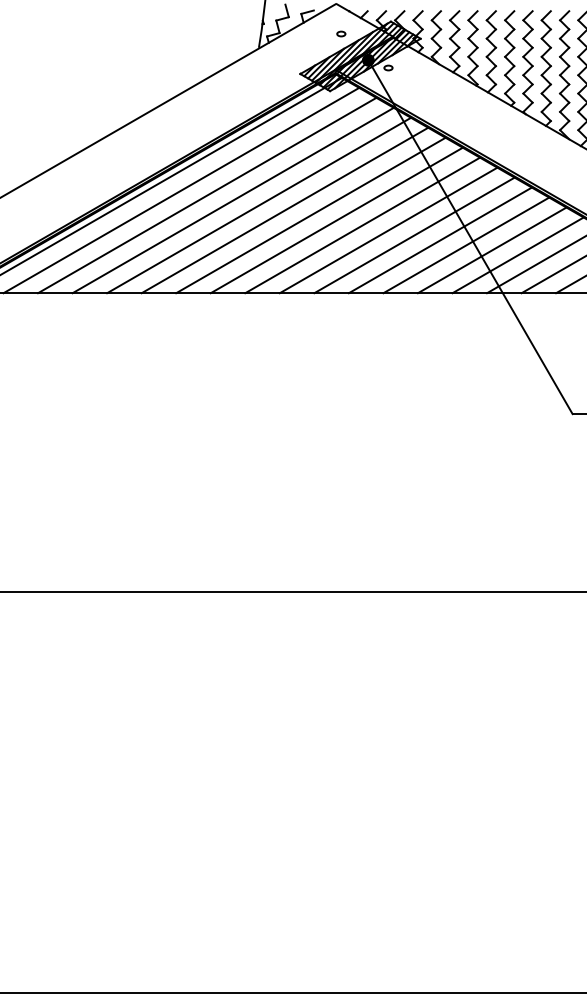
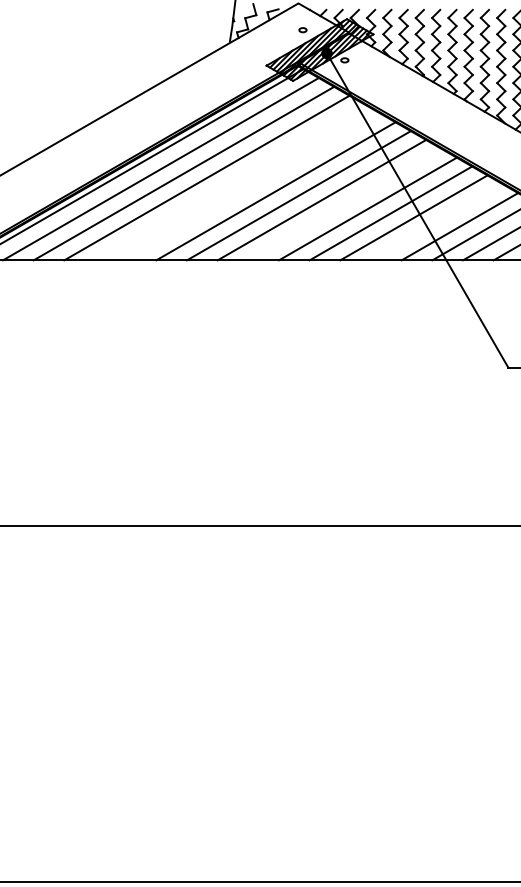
line: (258, 205) -> (229, 182), removed
line: (284, 210) -> (252, 186), removed
line: (388, 230) -> (344, 204), removed
line: (491, 250) -> (436, 222), removed

